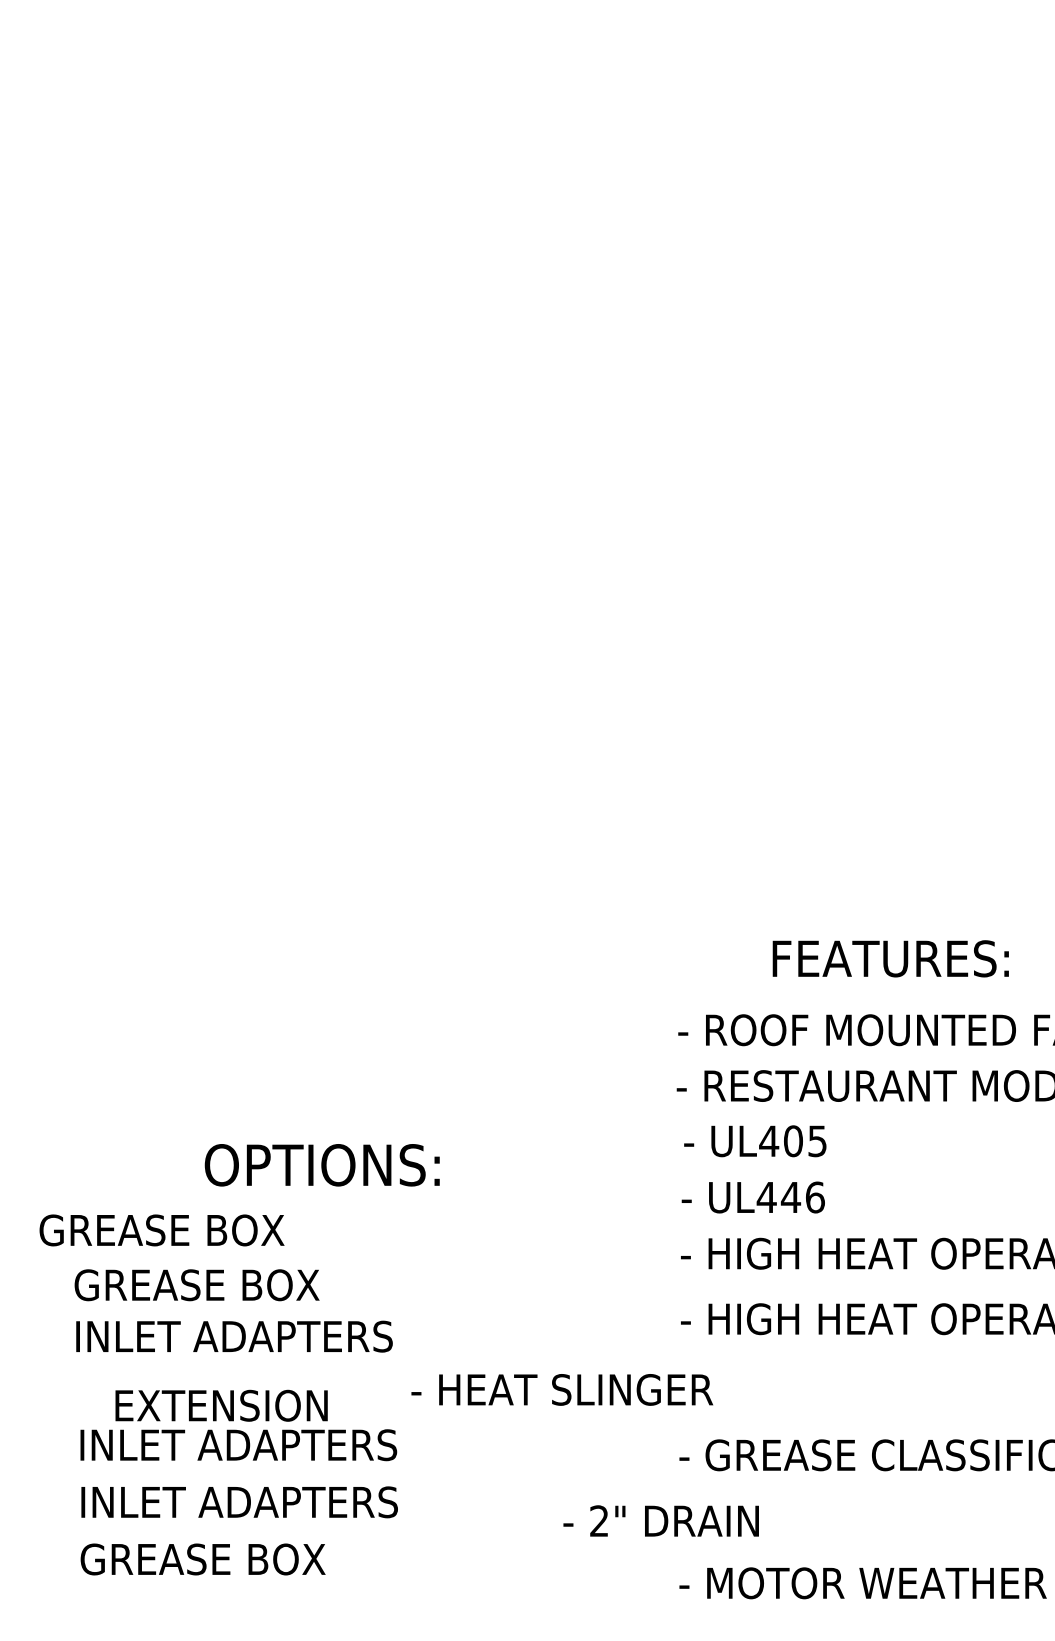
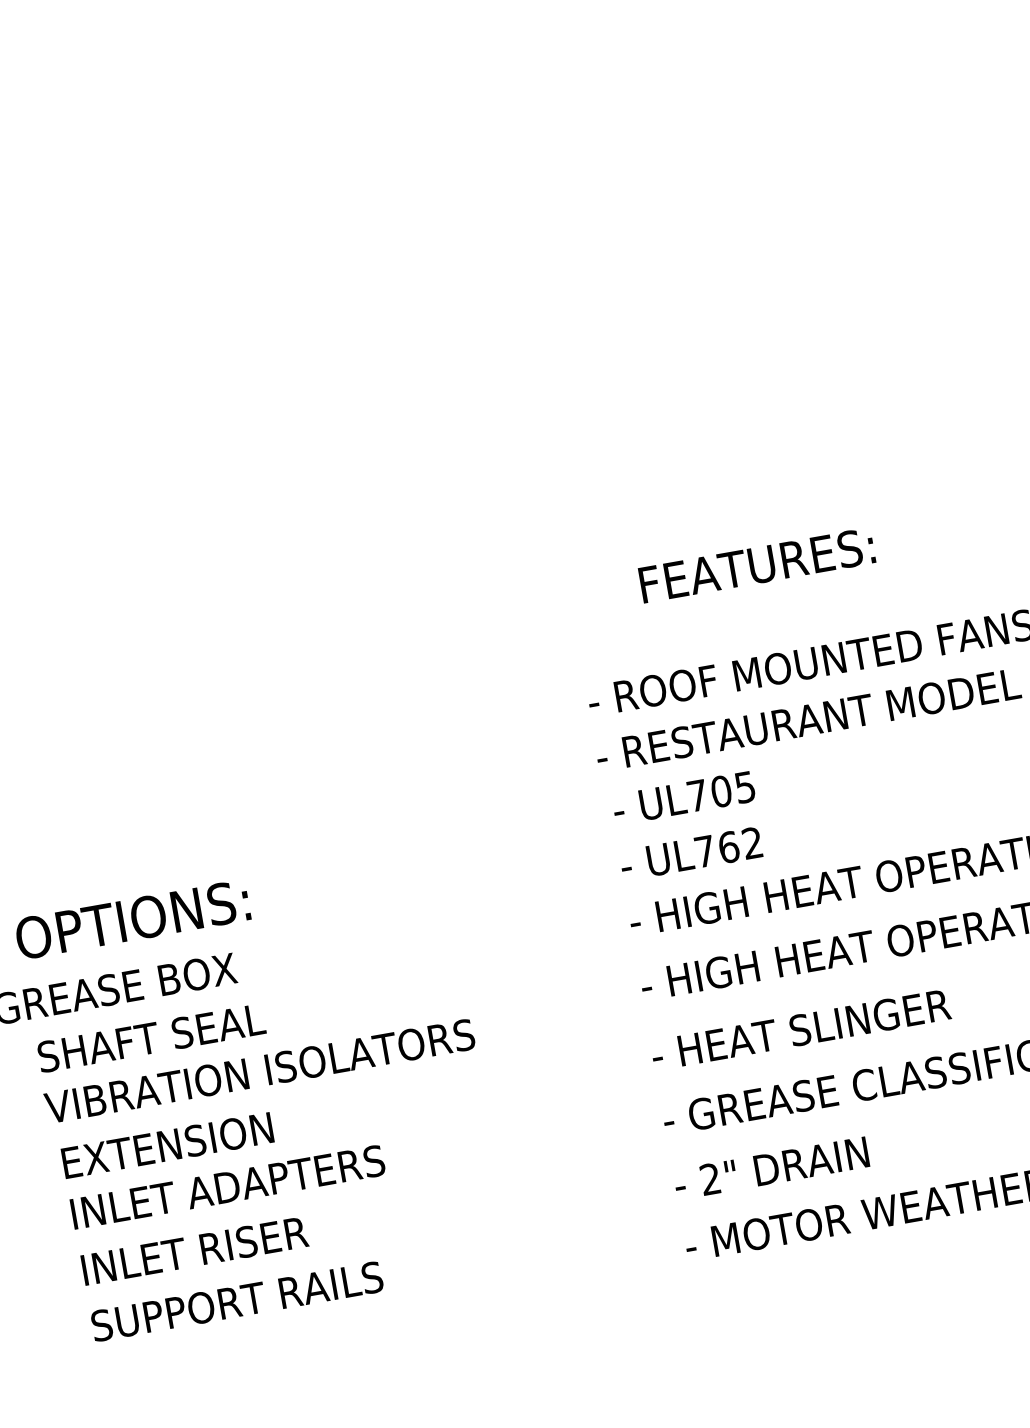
text: (890, 958) -> (756, 565), moved
text: (769, 1140) -> (697, 794), UL405 -> UL705
text: (321, 1165) -> (131, 920), moved
text: (790, 1197) -> (728, 847), UL446 -> UL762
text: (196, 1285) -> (158, 1037), GREASE BOX -> SHAFT SEAL
text: (290, 1336) -> (260, 1071), INLET ADAPTERS -> VIBRATION ISOLATORS
text: (562, 1389) -> (801, 1029), moved
text: (221, 1405) -> (167, 1145), moved
text: (297, 1502) -> (295, 1233), INLET ADAPTERS -> INLET RISER
text: (660, 1520) -> (770, 1167), moved
text: (227, 1559) -> (236, 1301), GREASE BOX -> SUPPORT RAILS

